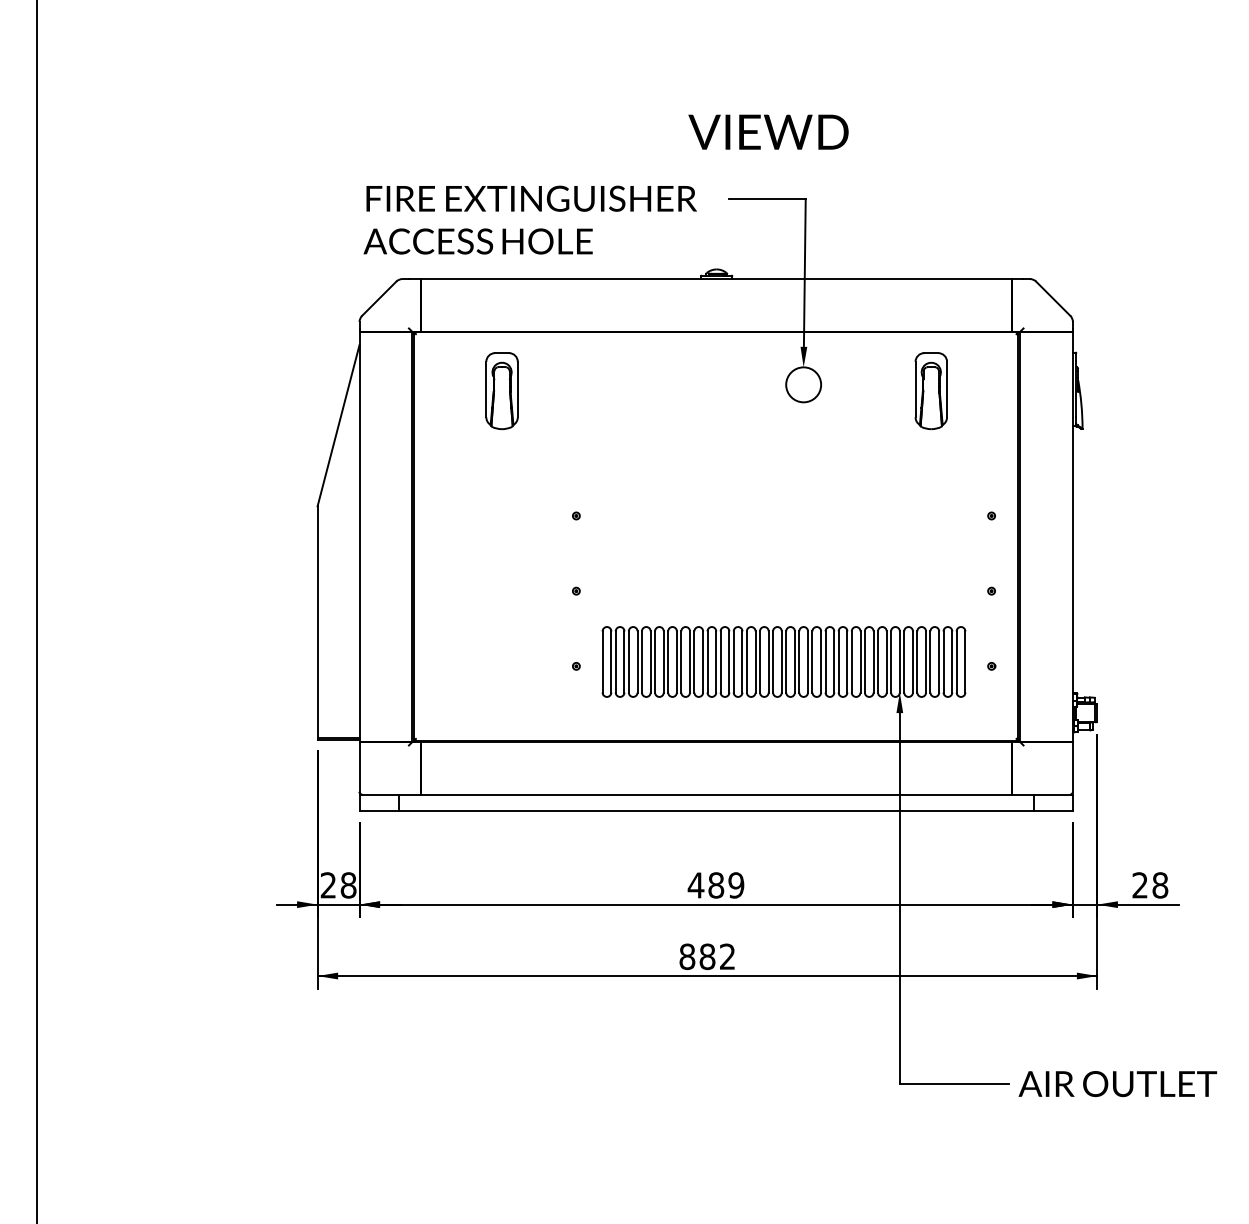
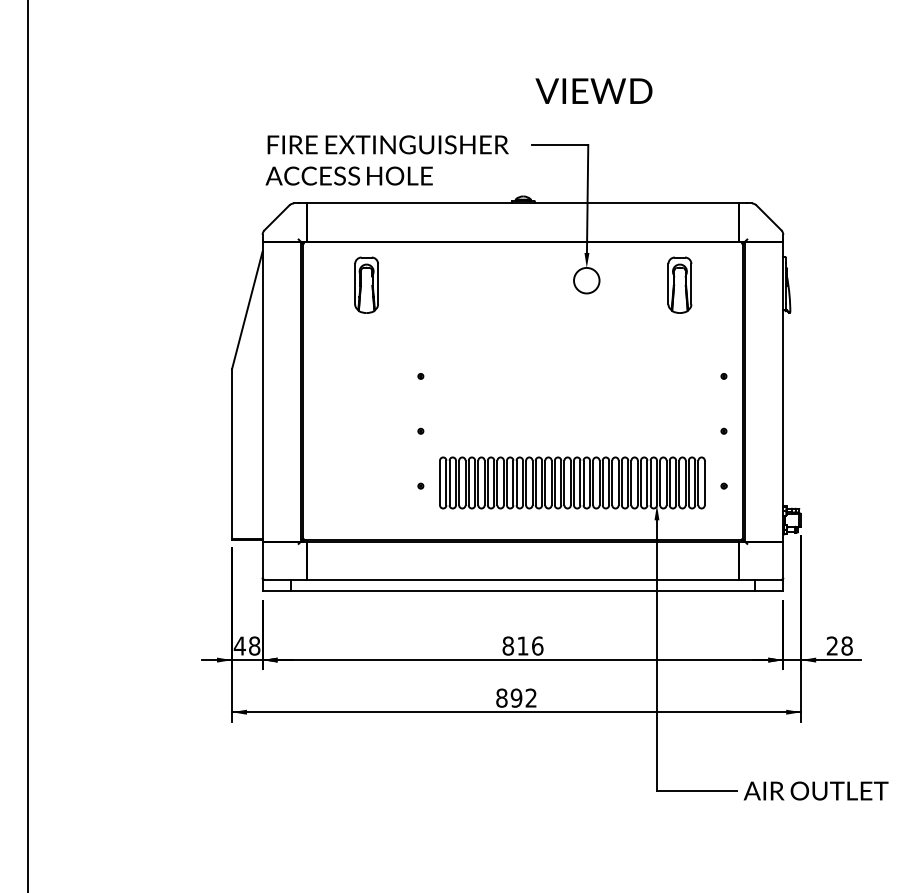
text: (768, 131) -> (593, 90), moved
text: (328, 885) -> (239, 646), 28 -> 48
text: (715, 885) -> (522, 646), 489 -> 816
text: (707, 956) -> (516, 697), 882 -> 892

